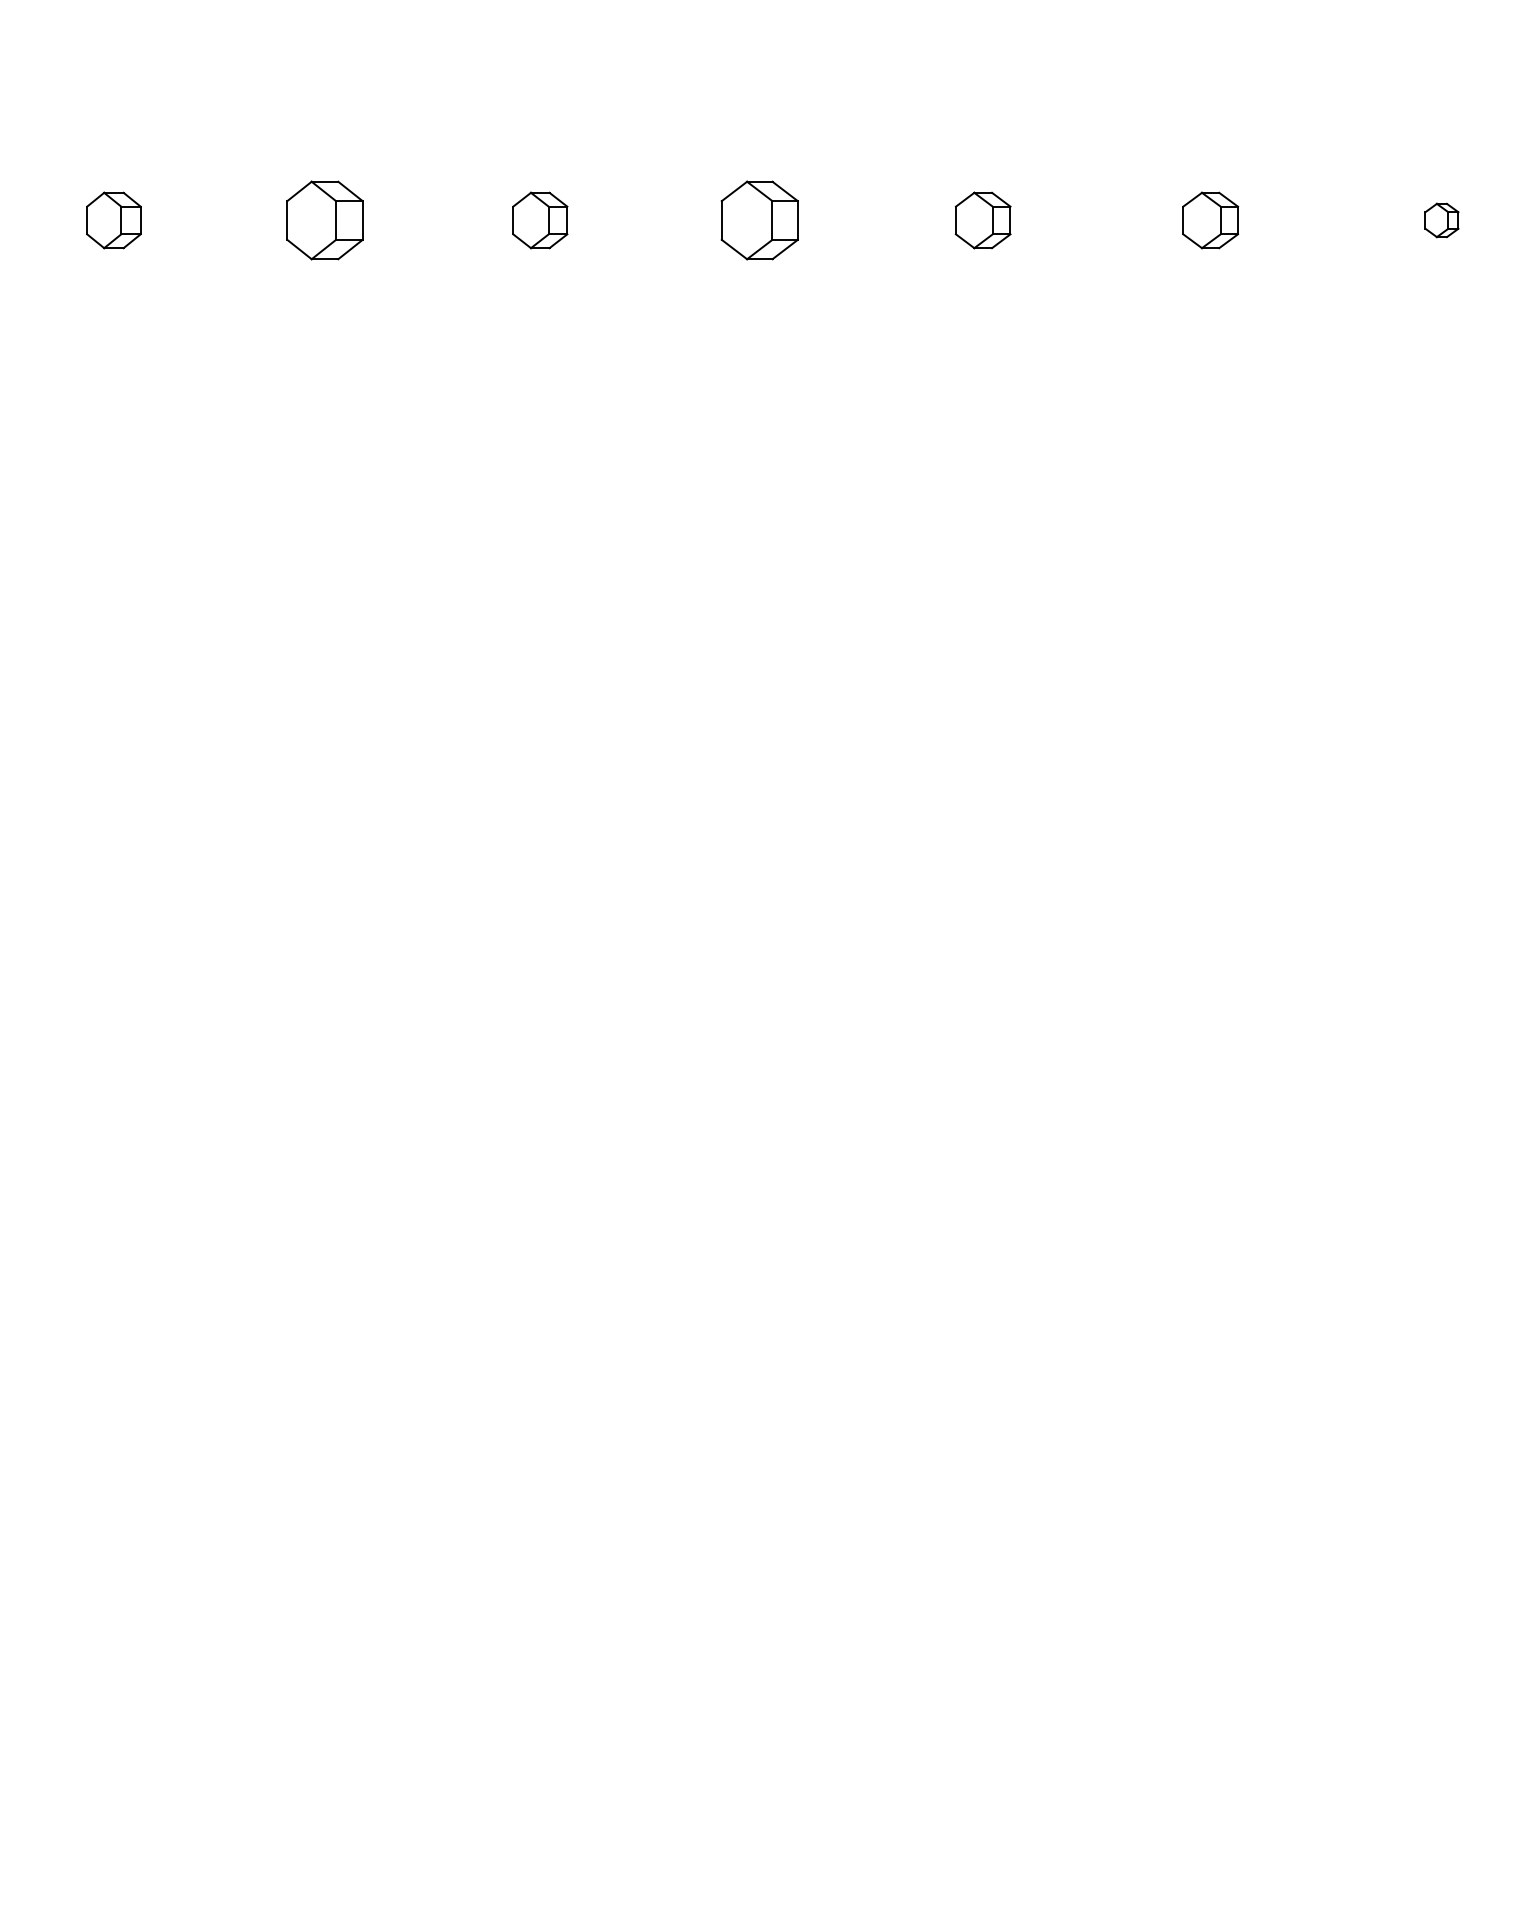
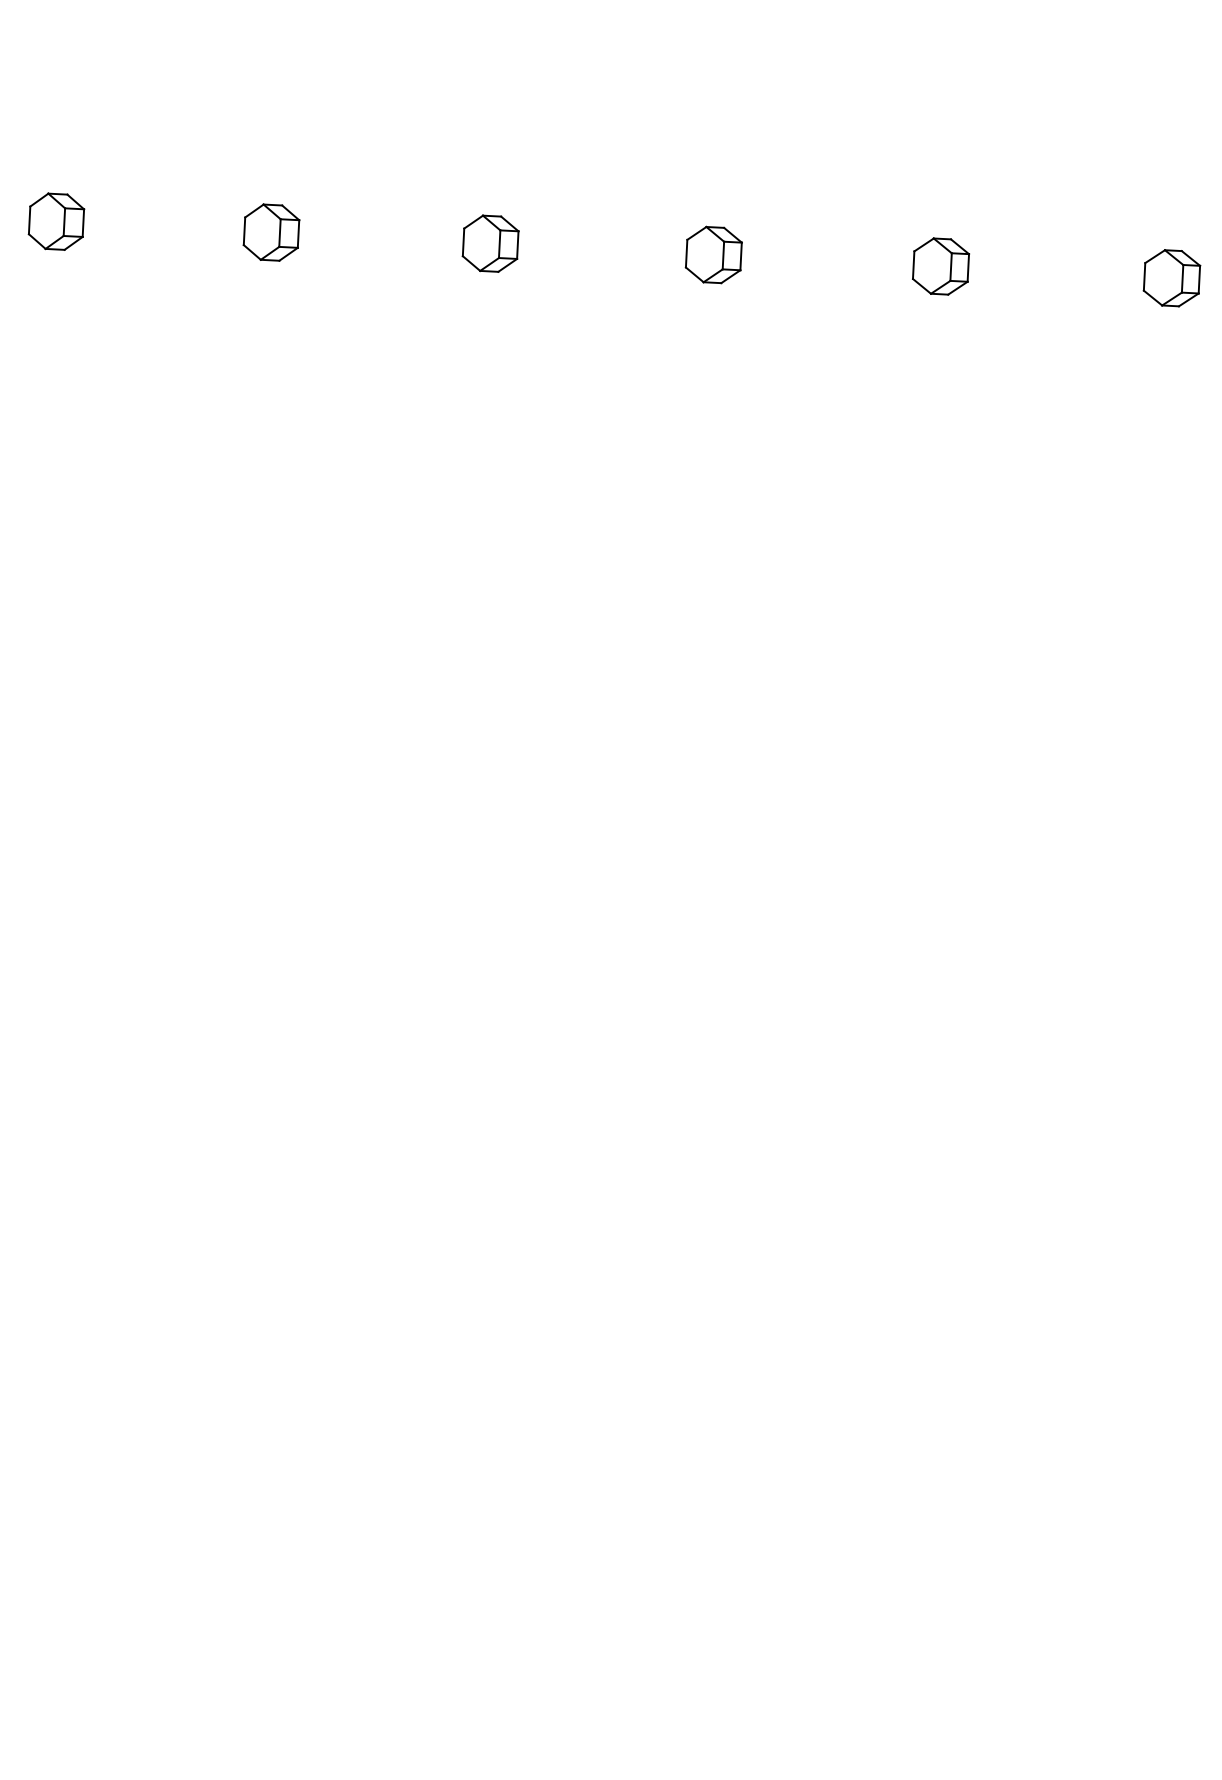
part: (324, 220) -> (56, 221), size x0.71
part: (759, 220) -> (490, 243), size x0.71
part: (1441, 220) -> (1171, 278), size x1.67

